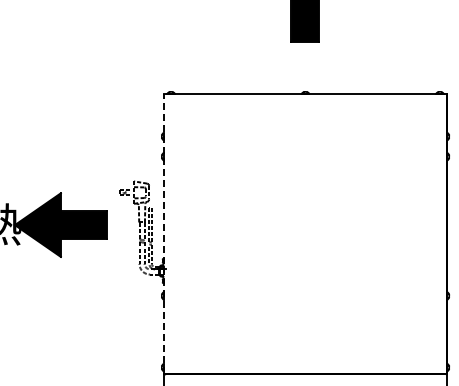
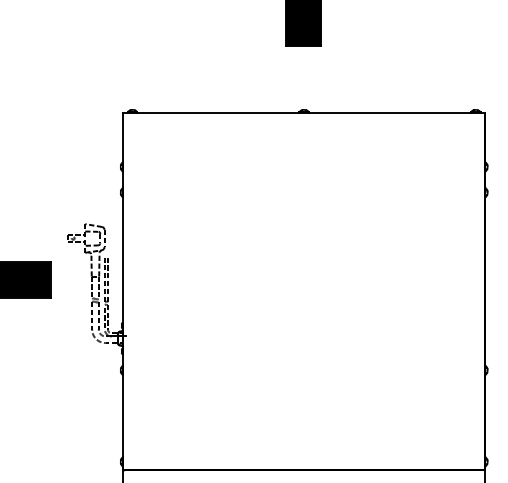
line: (163, 233) -> (122, 290), dashed -> solid

